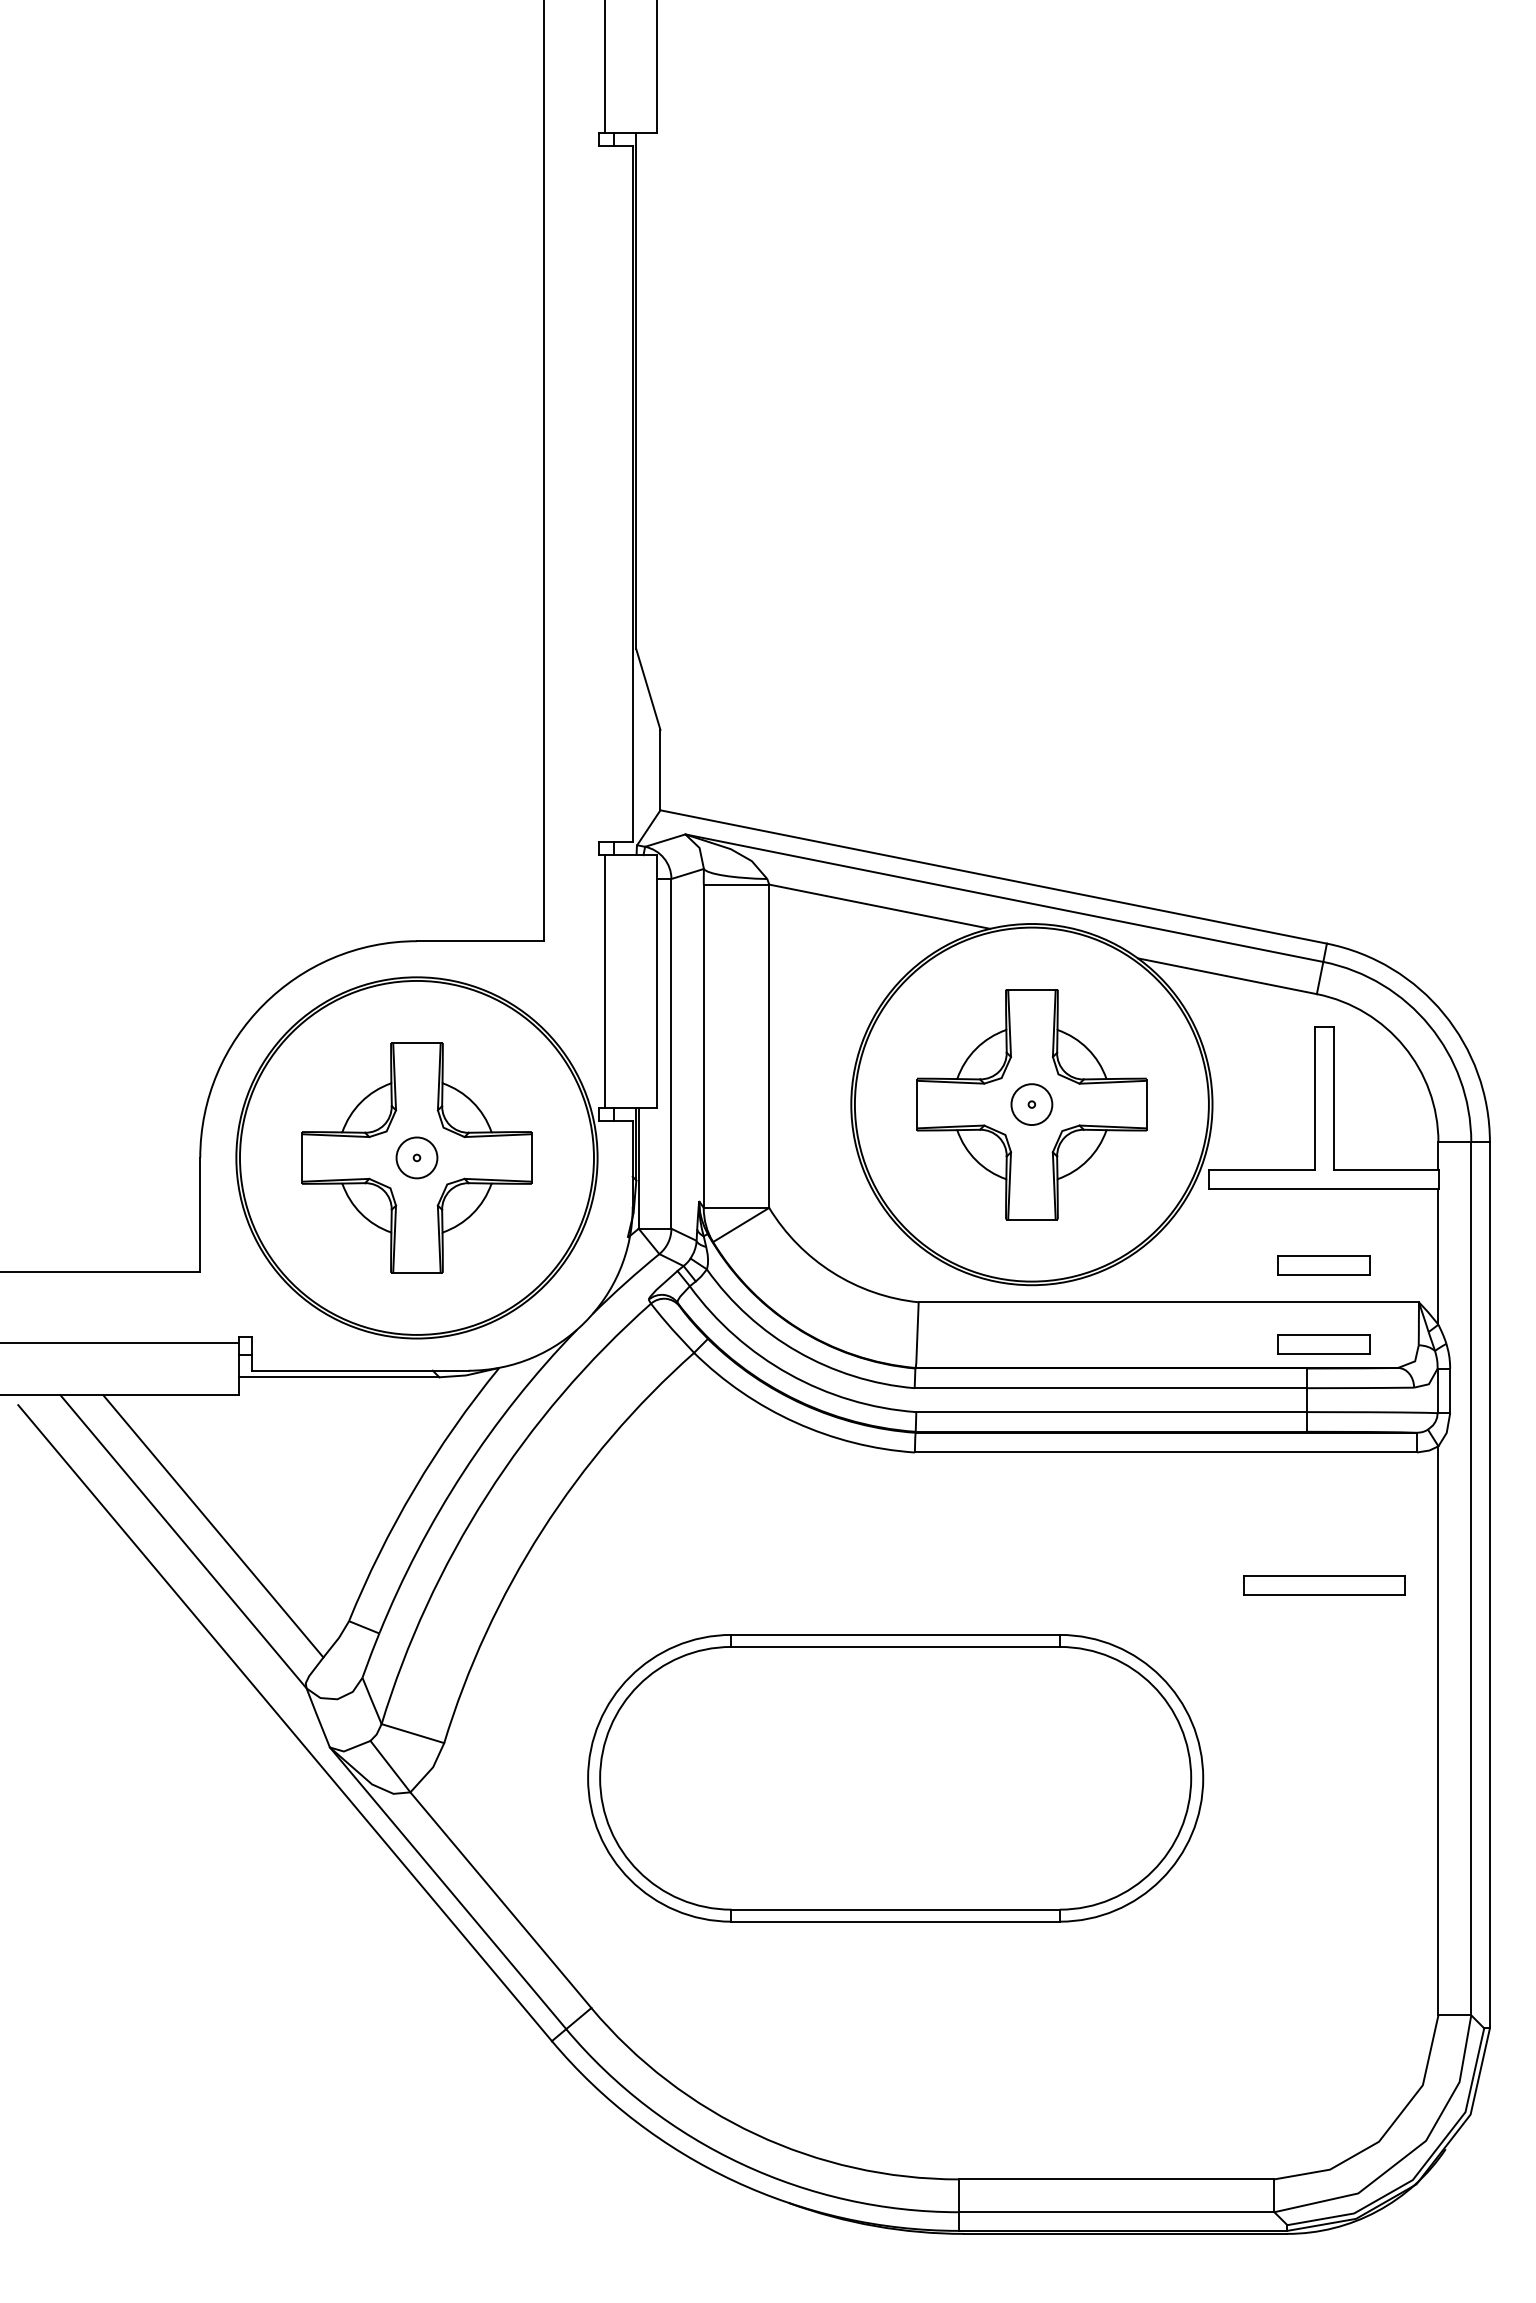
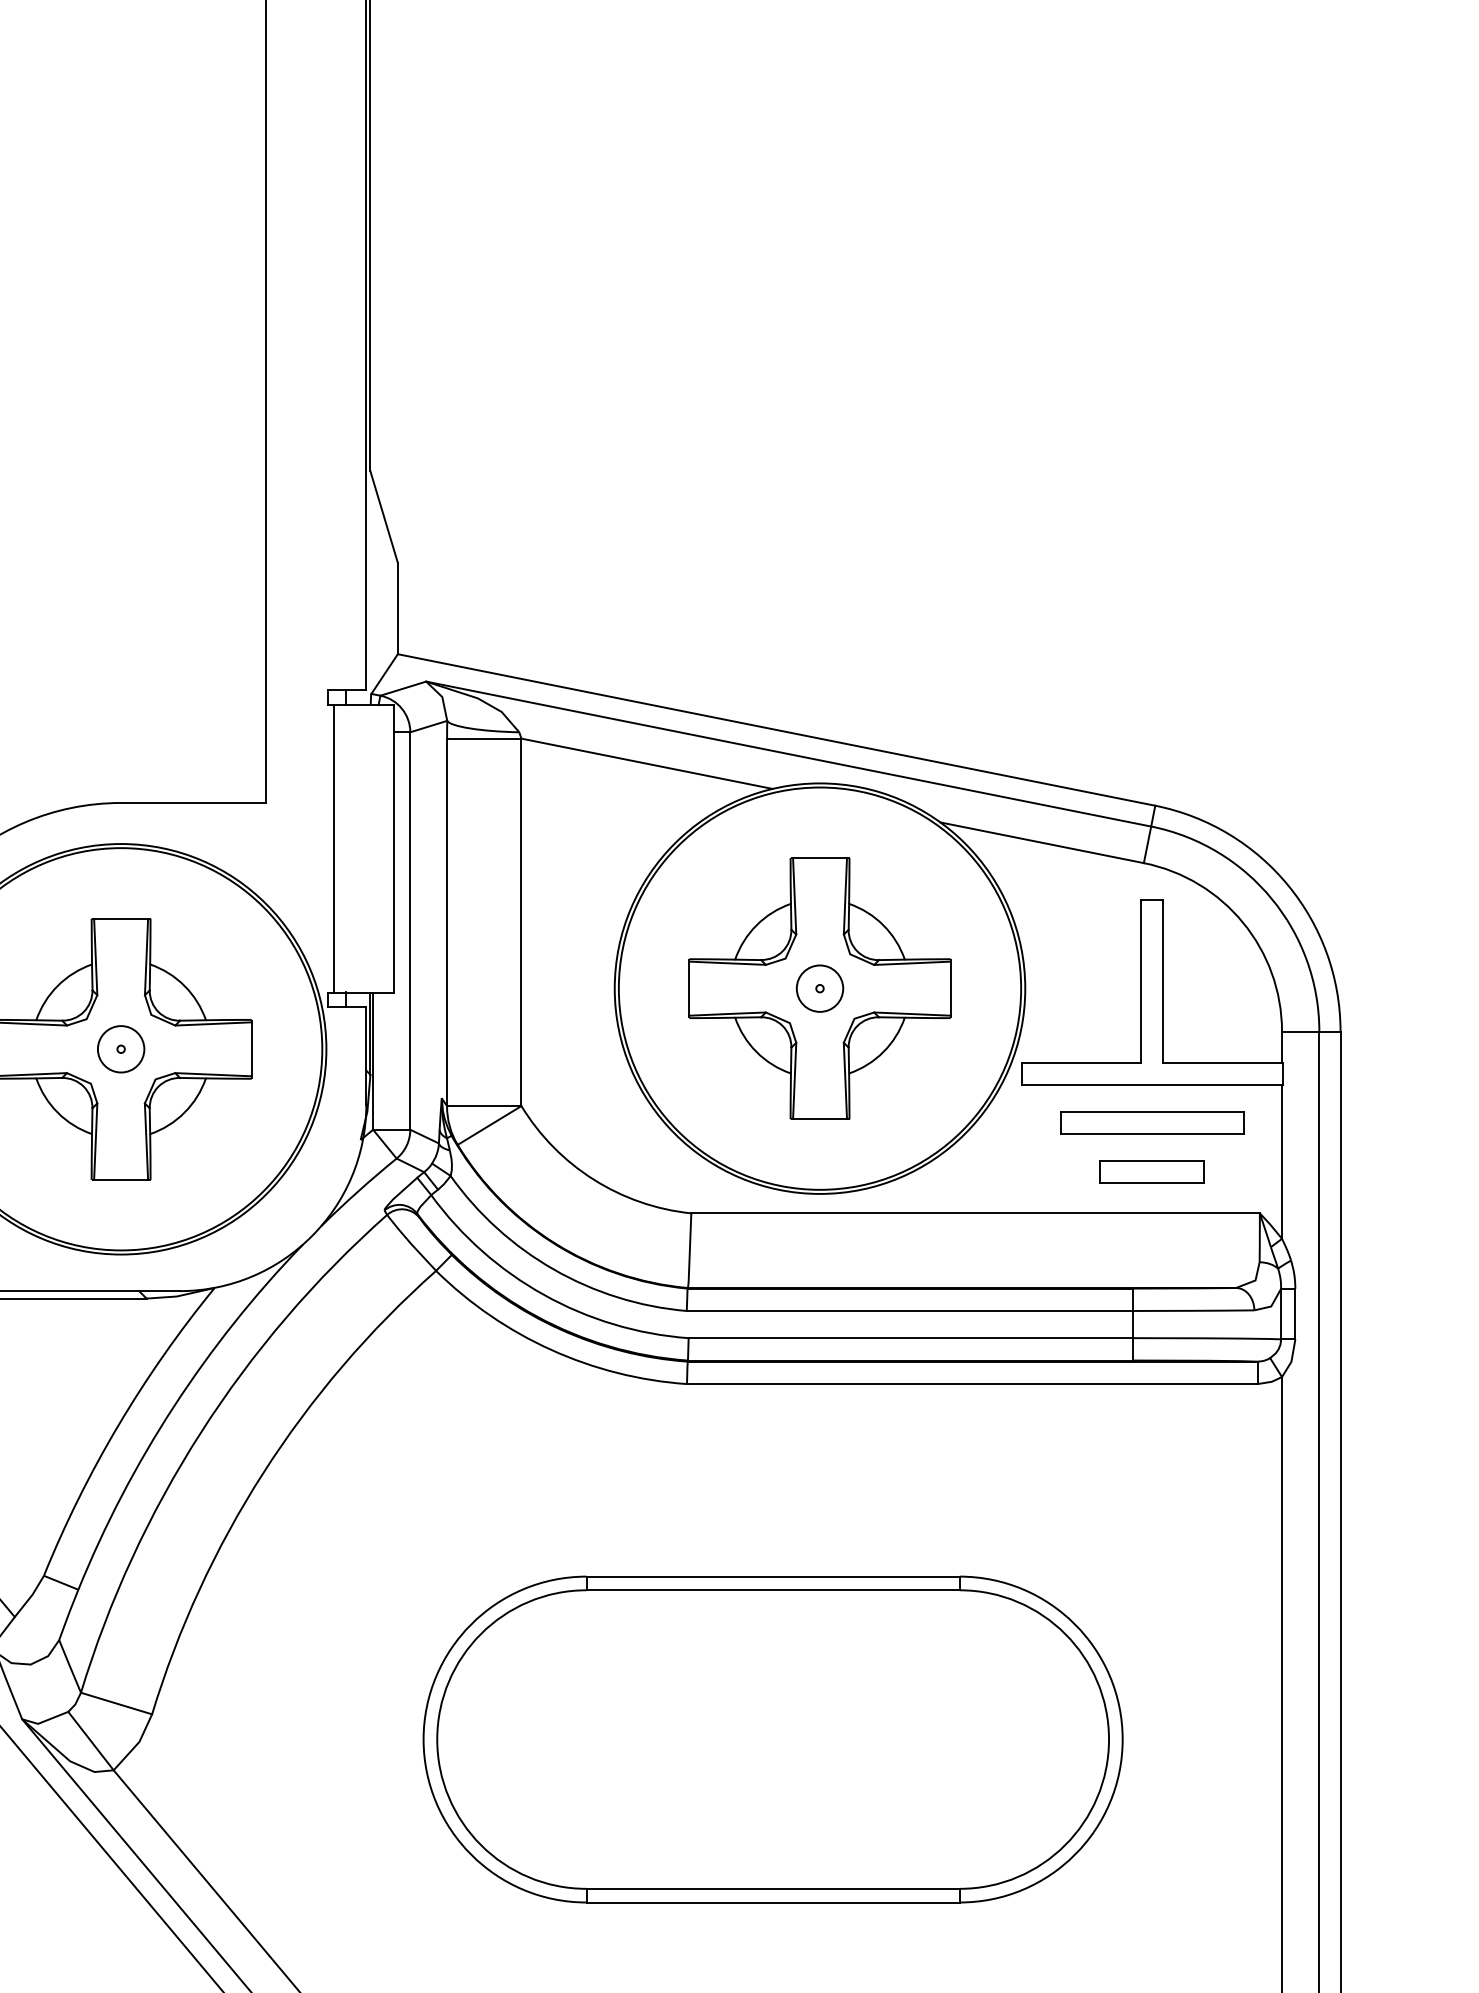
part: (1323, 1344) -> (1151, 1261), removed
part: (1324, 1585) -> (1152, 1122), moved
part: (895, 1778) -> (772, 1739), moved

